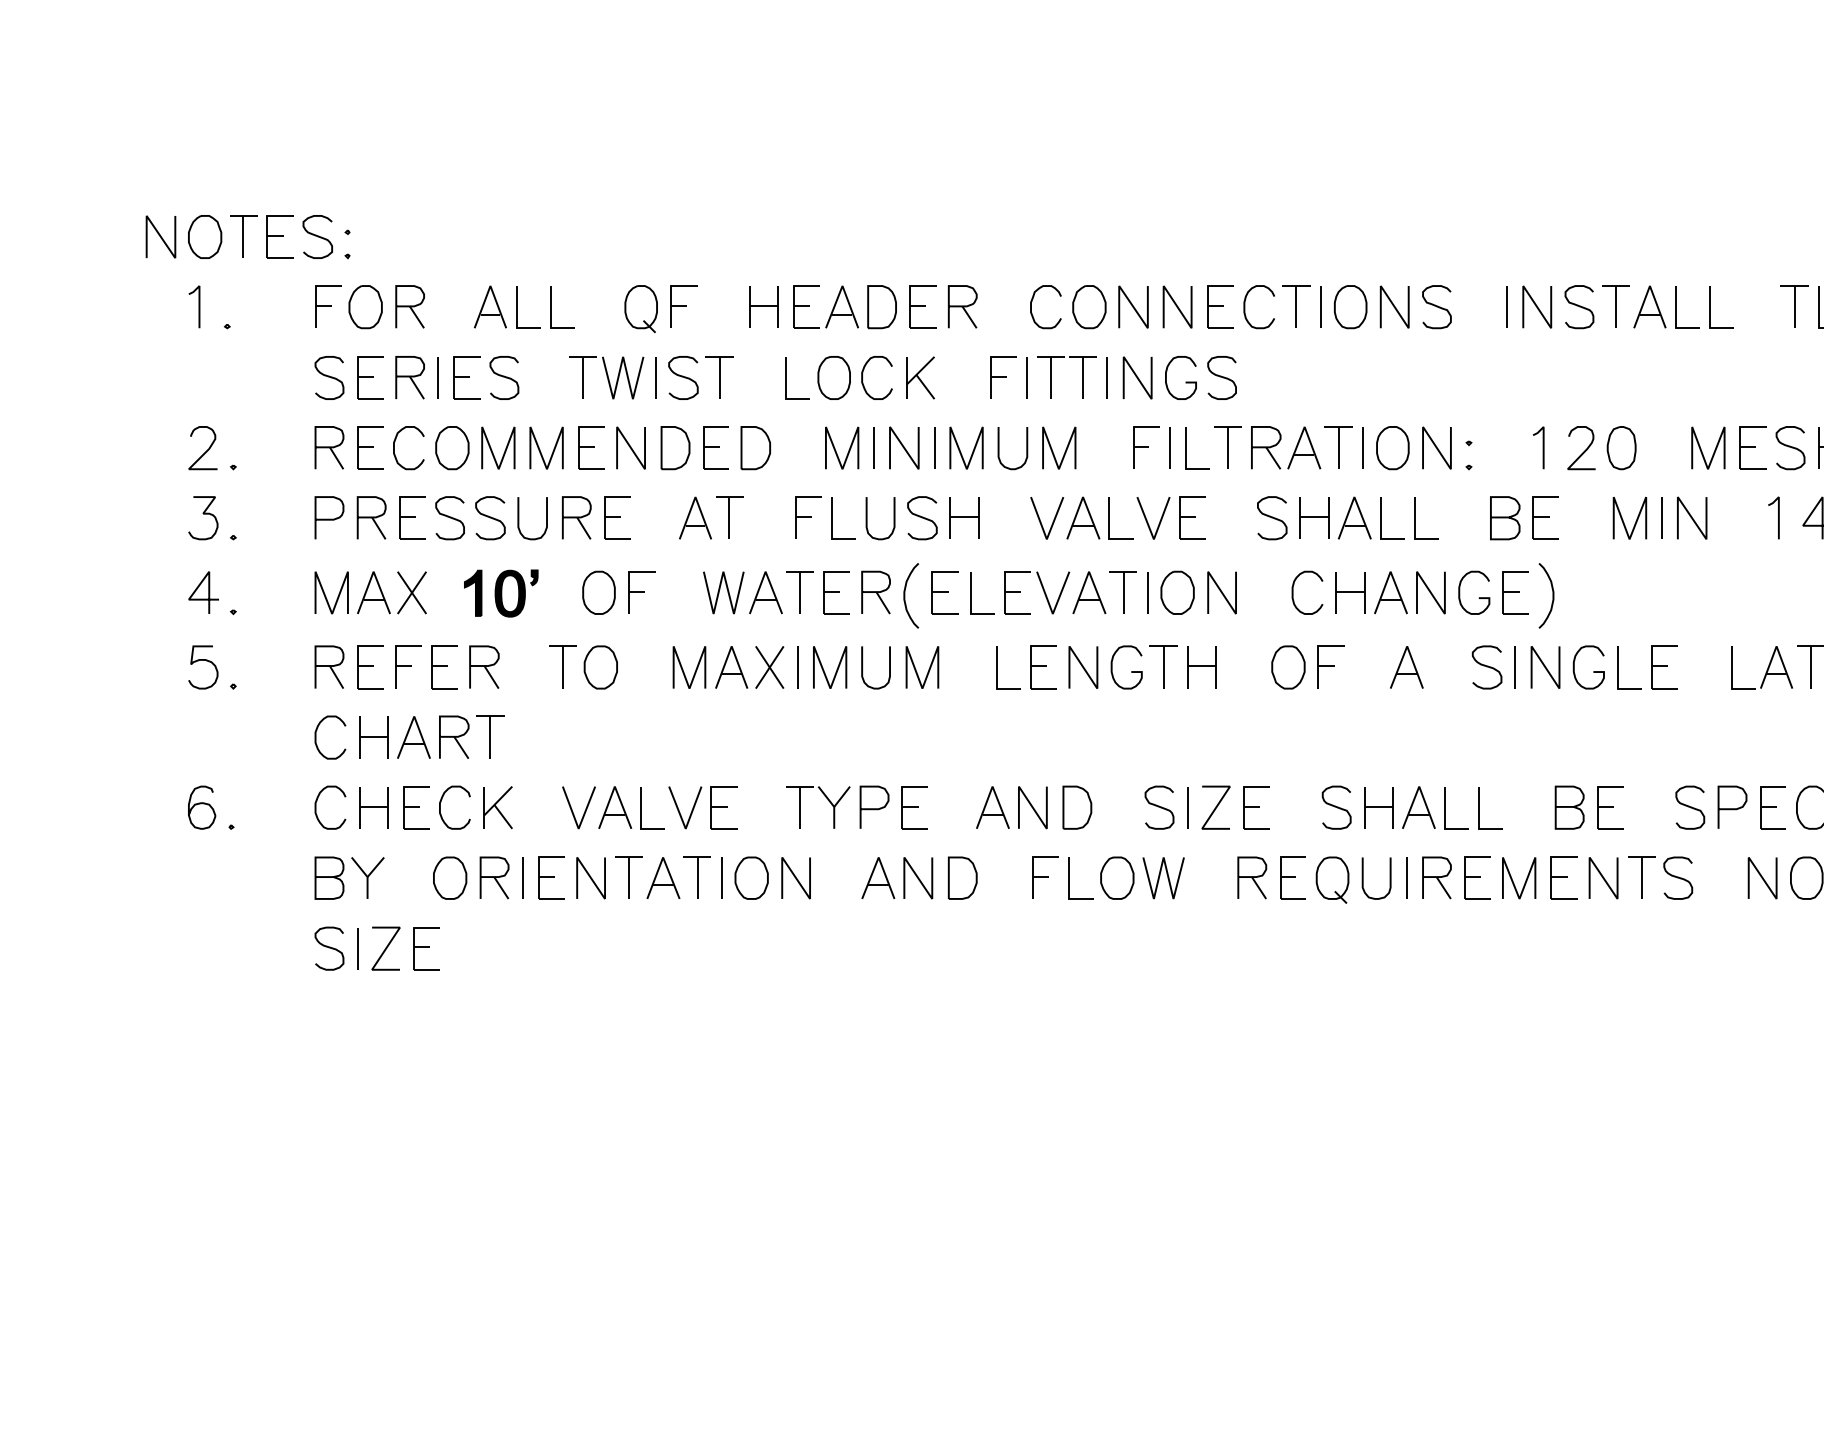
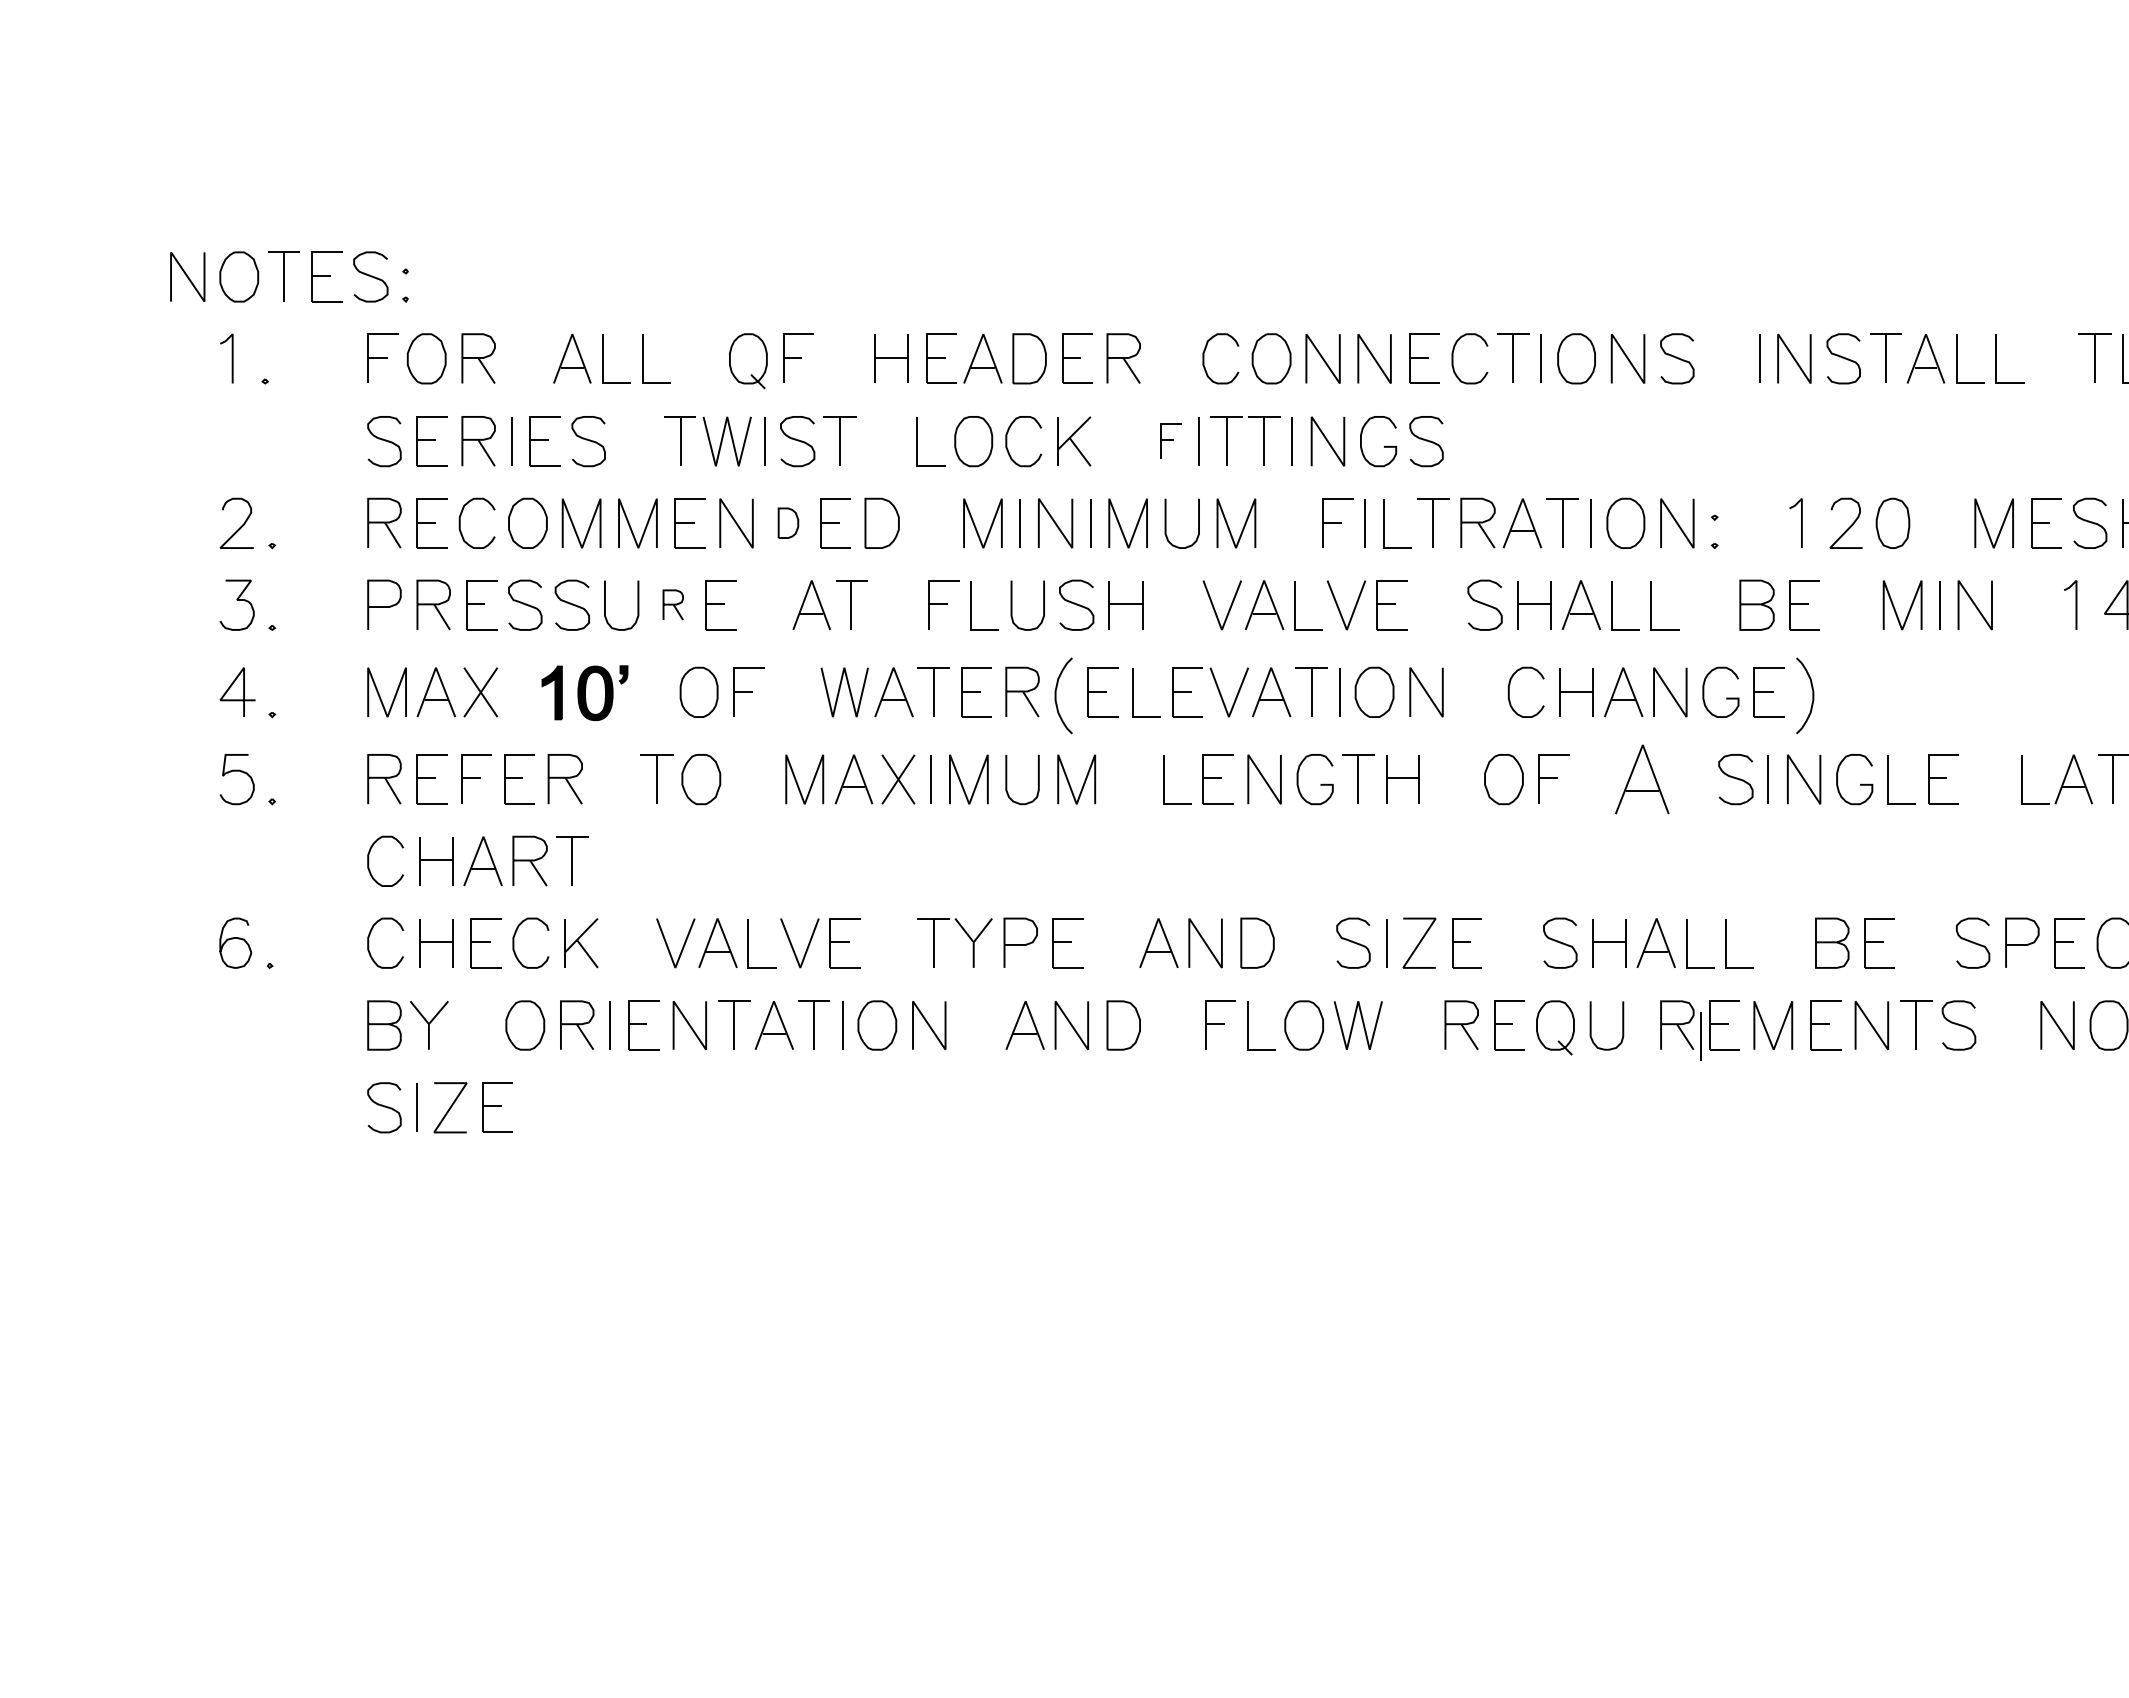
part: (1003, 377) -> (1171, 440), size x0.7
part: (675, 447) -> (788, 522), size x0.6
part: (577, 517) -> (673, 604), size x0.6
part: (1406, 667) -> (1641, 779), size x1.4
line: (1407, 878) -> (1700, 1036), moved

